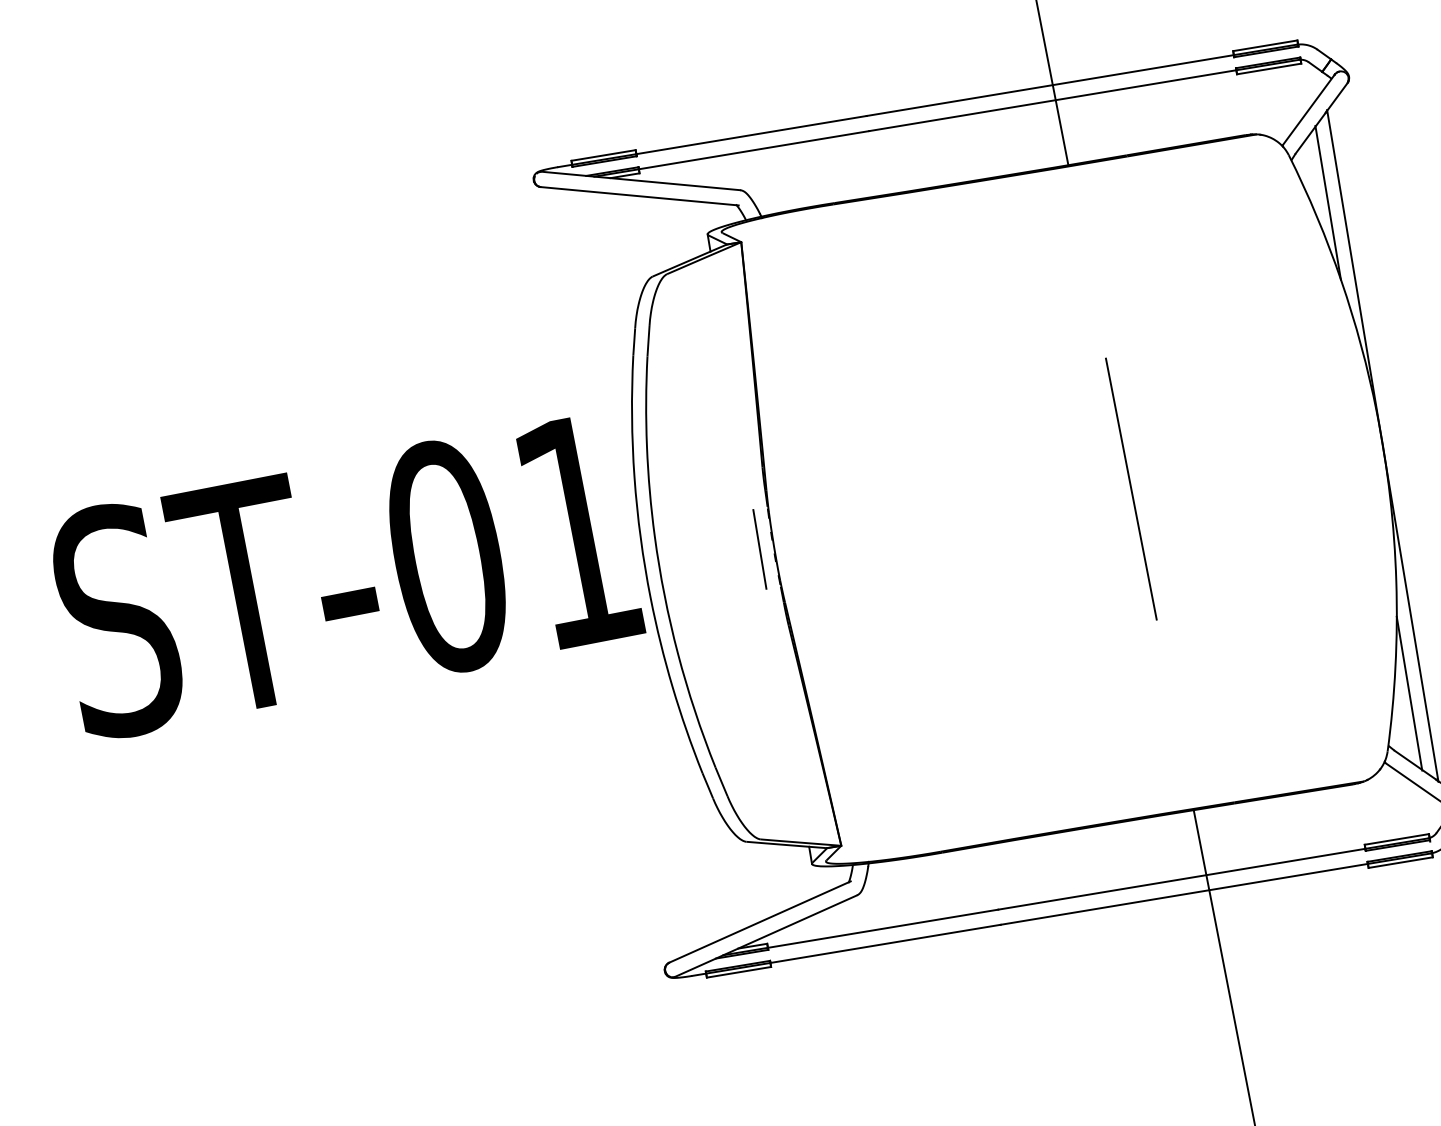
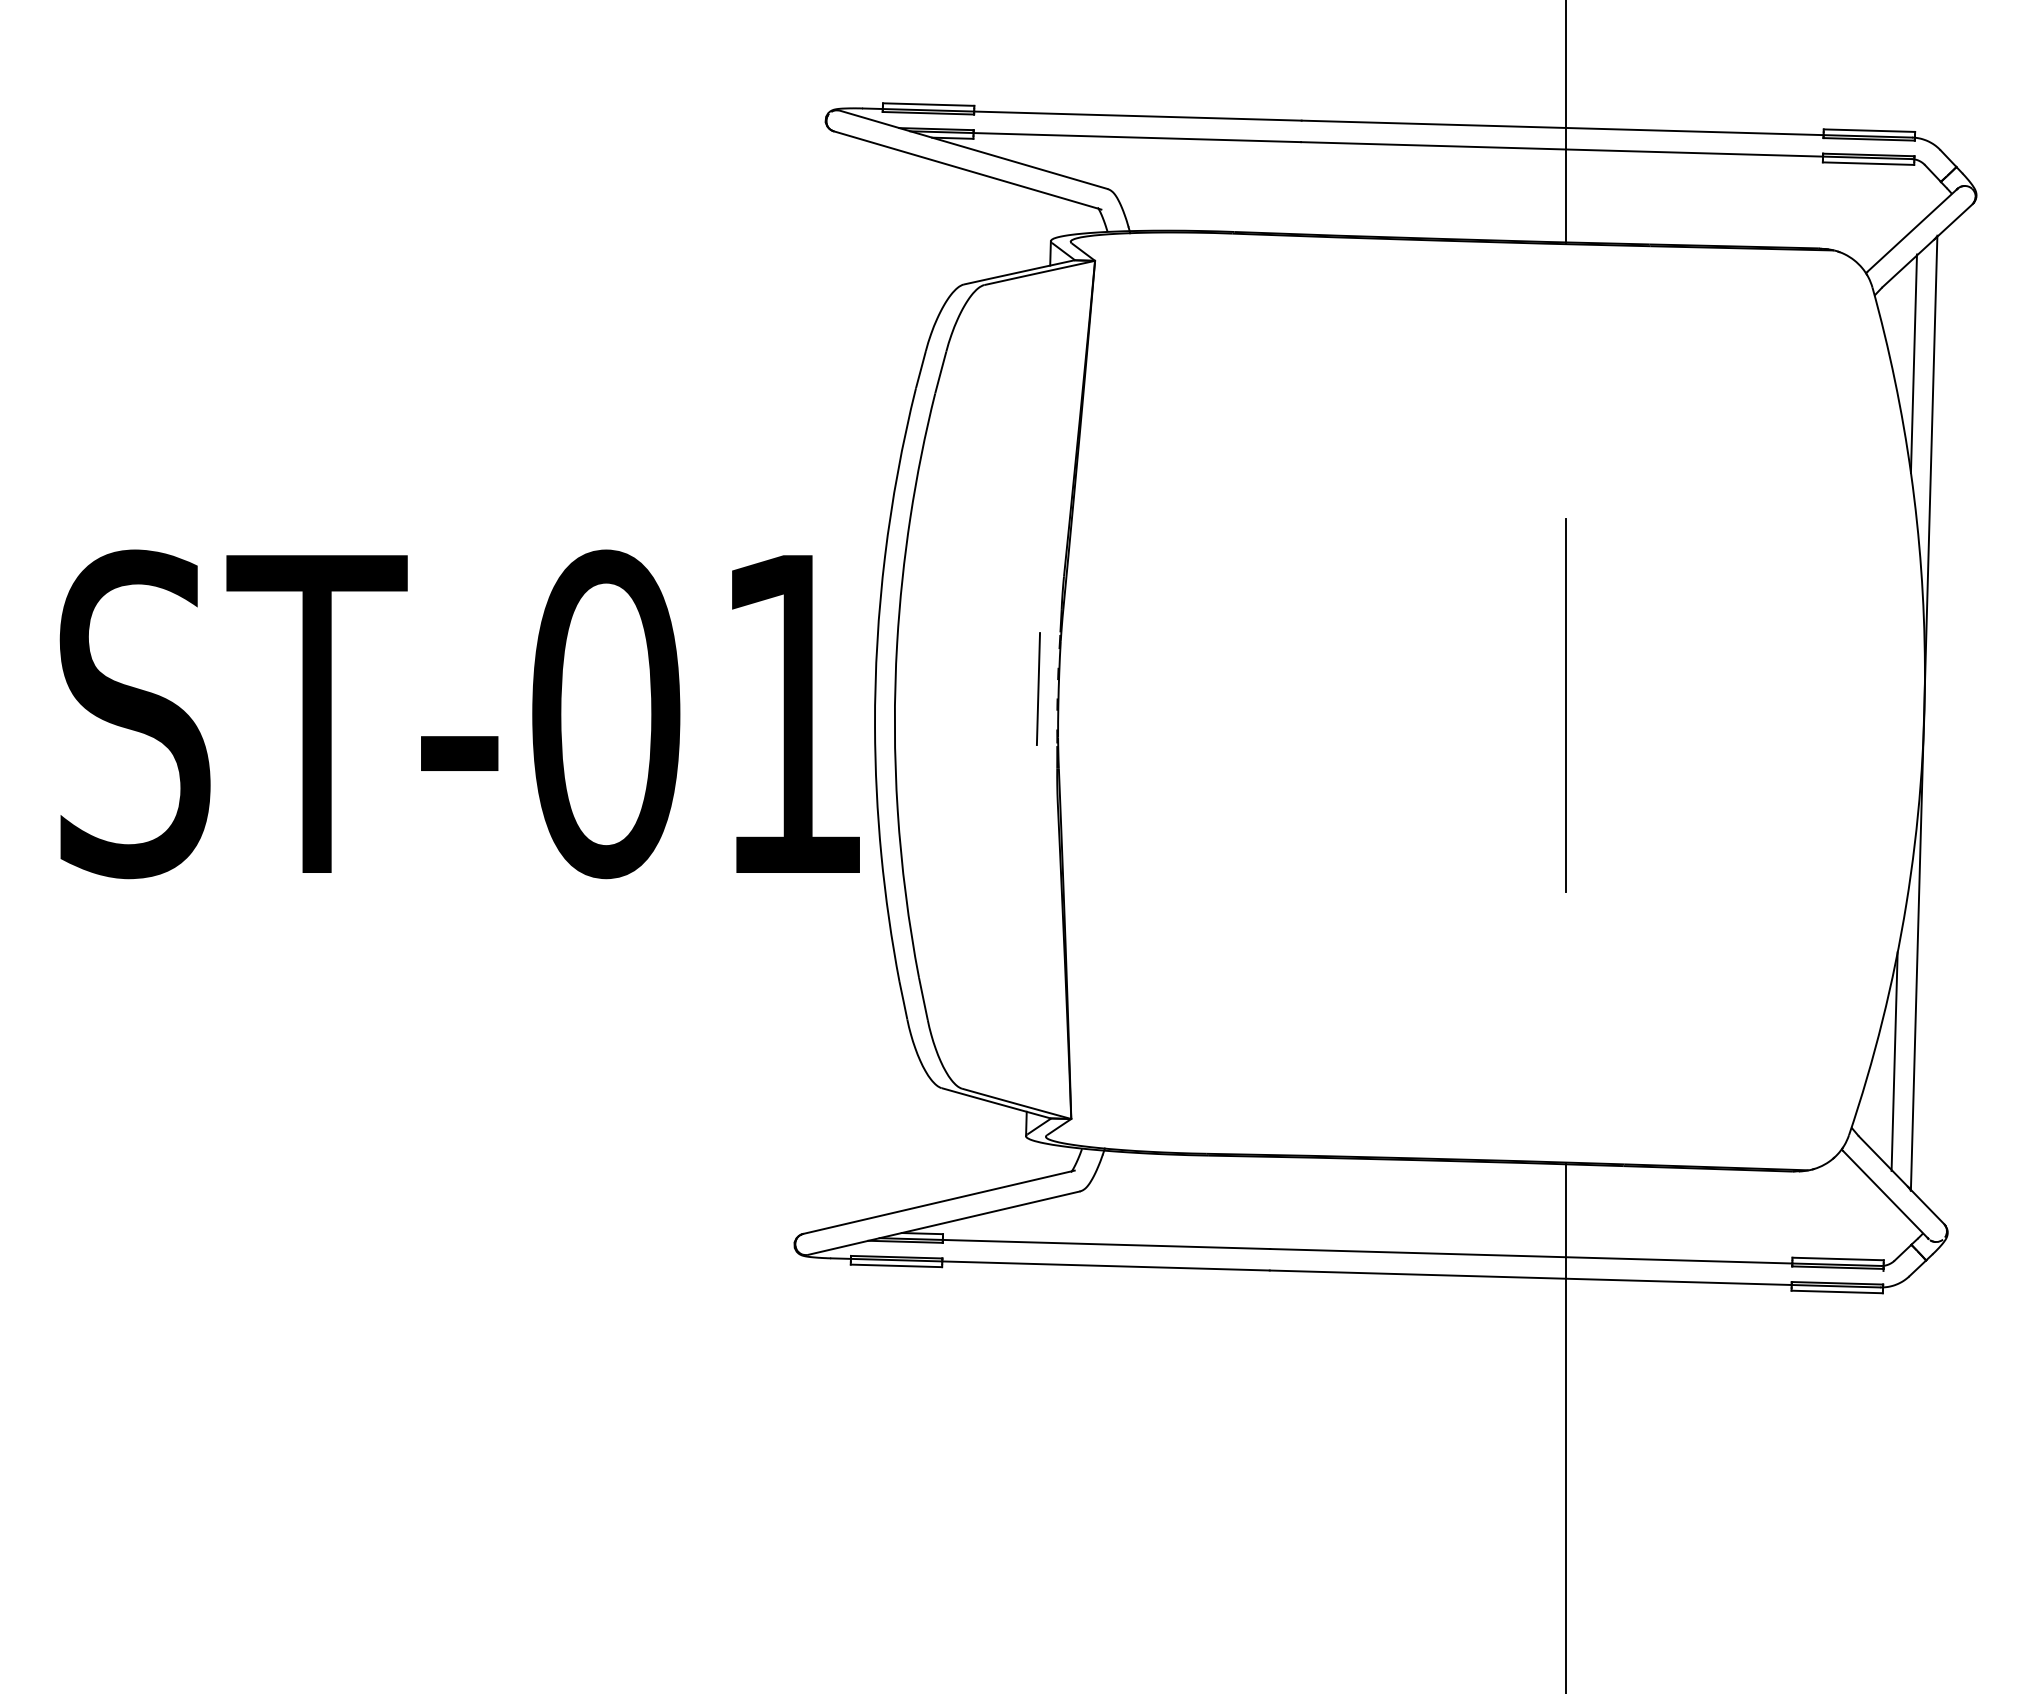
text: (344, 576) -> (459, 714), moved

